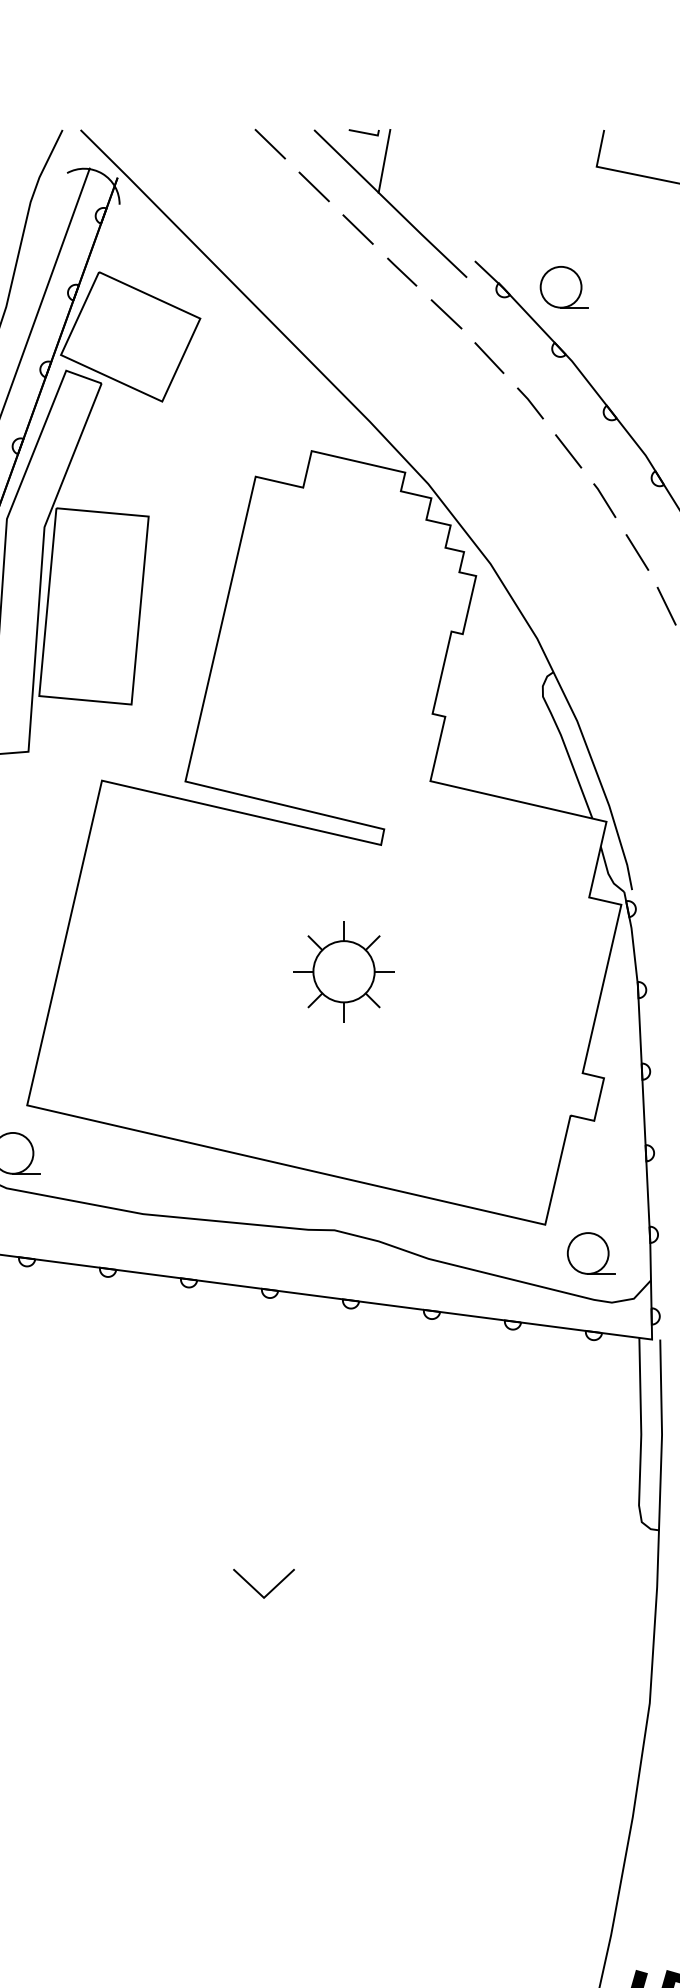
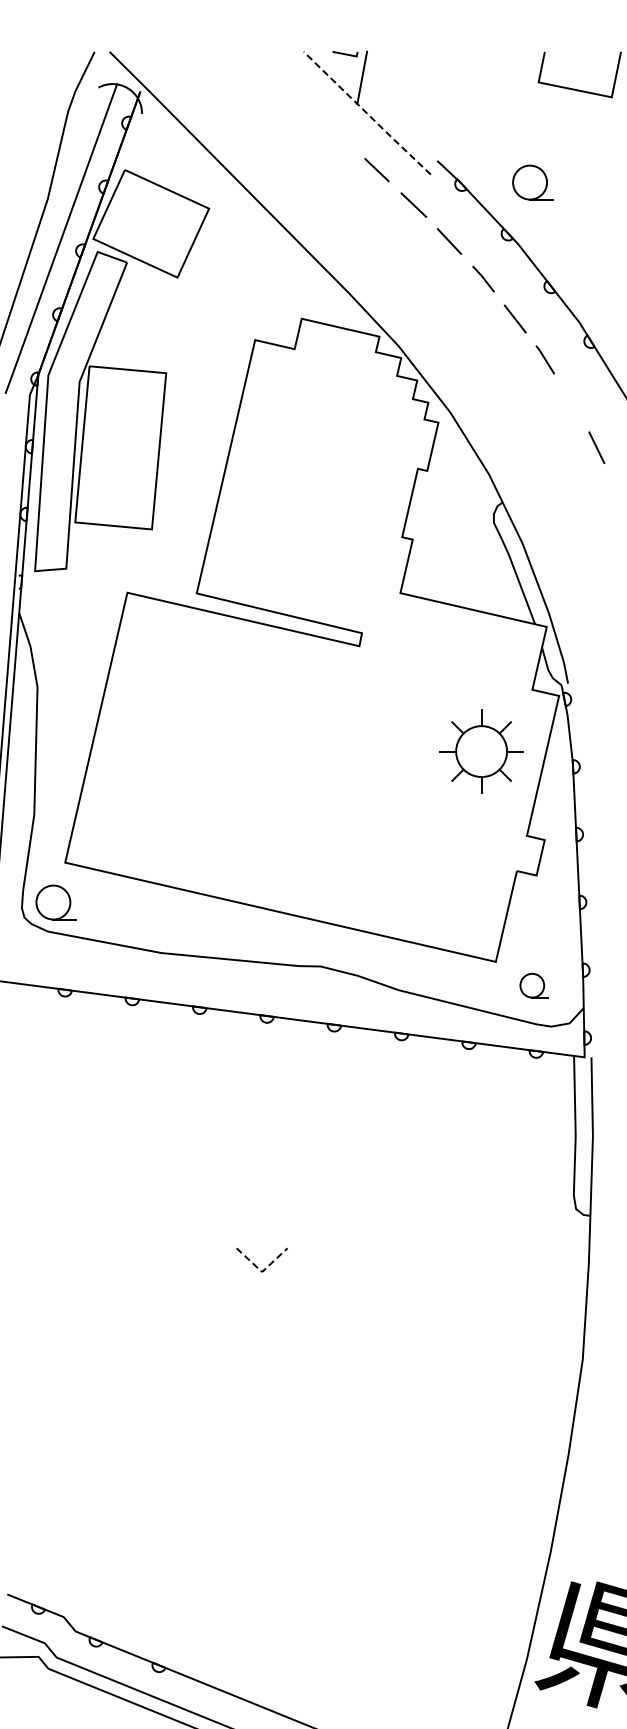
line: (270, 143) -> (267, 63), removed
line: (313, 187) -> (303, 99), removed
line: (390, 204) -> (367, 113), solid -> dashed
line: (358, 229) -> (340, 134), removed
part: (564, 287) -> (532, 182), moved
line: (637, 551) -> (572, 402), removed
part: (343, 971) -> (481, 751), moved
part: (590, 1253) -> (533, 985), size x0.7
line: (264, 1598) -> (262, 1272), solid -> dashed

